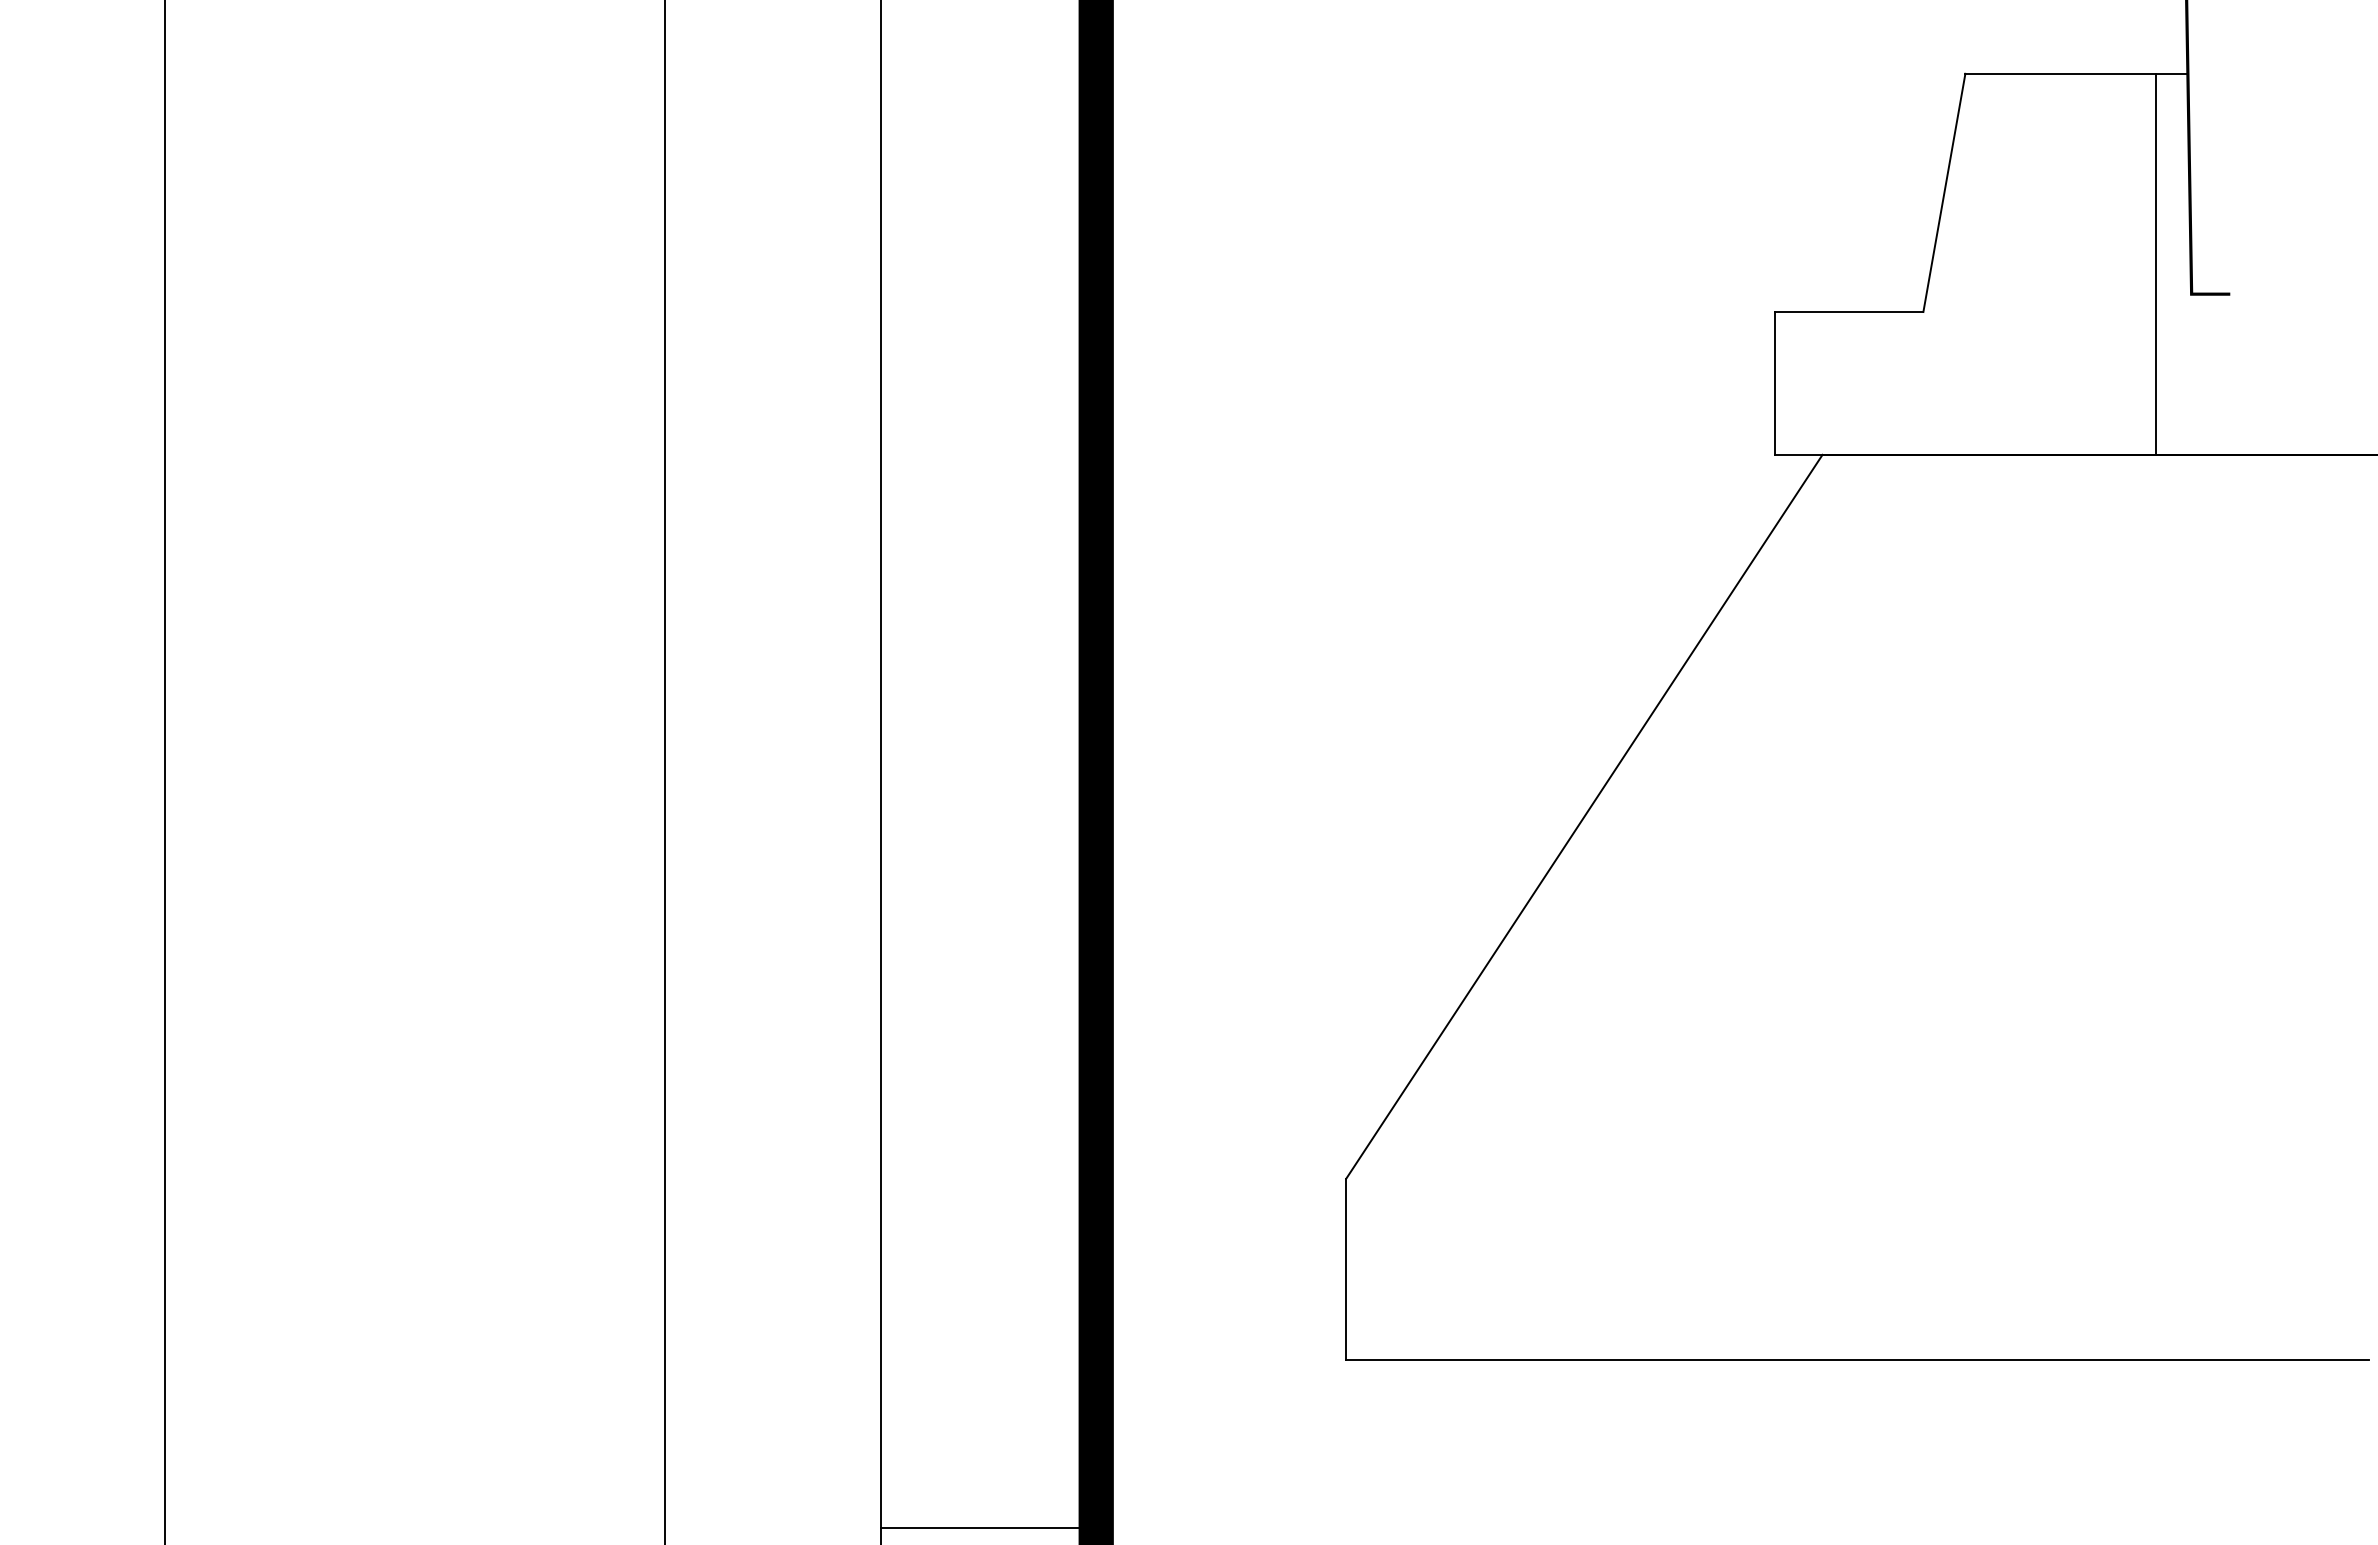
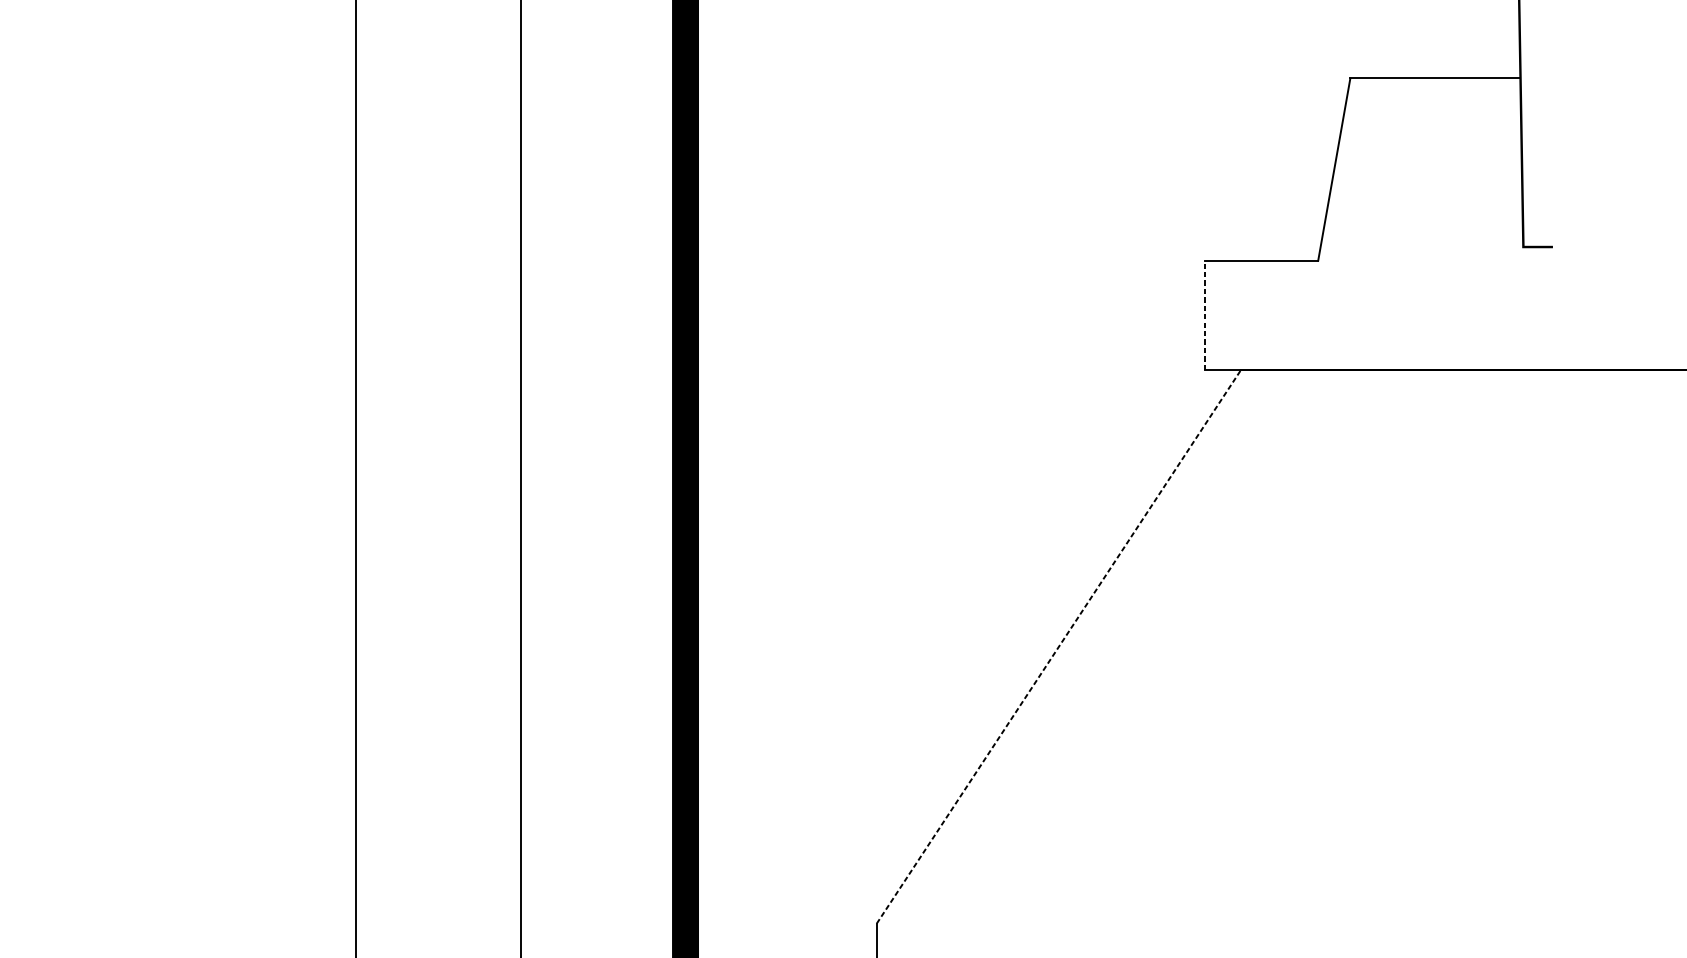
line: (2155, 263) -> (1495, 223), removed
line: (1774, 382) -> (1204, 314), solid -> dashed
line: (1584, 816) -> (1059, 646), solid -> dashed

